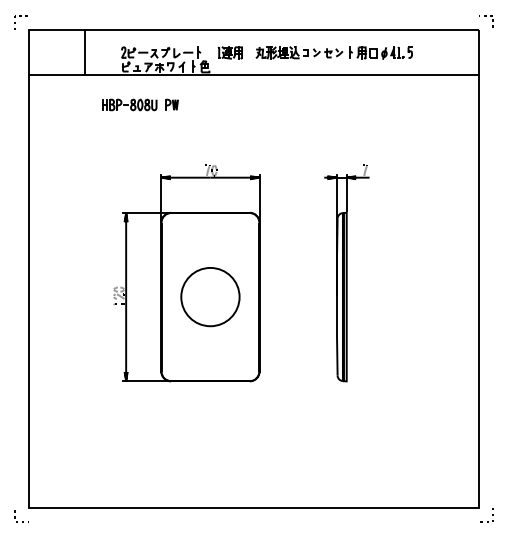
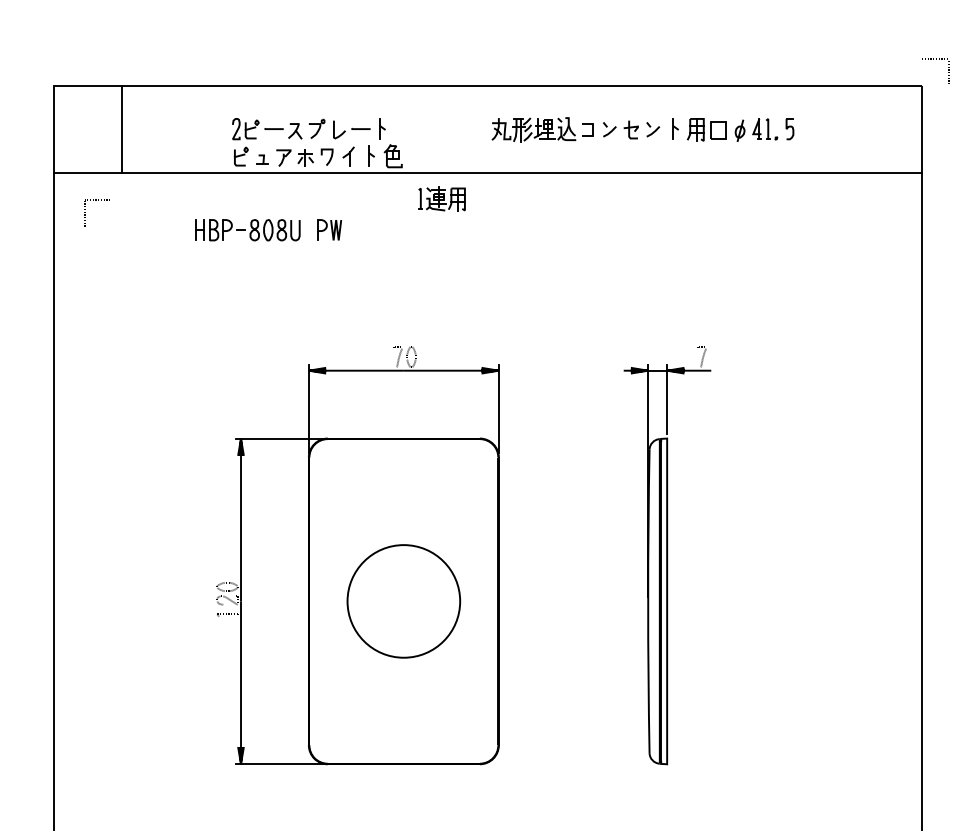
line: (15, 22) -> (85, 211), moved
line: (85, 52) -> (121, 128), moved
part: (229, 52) -> (440, 198), moved

